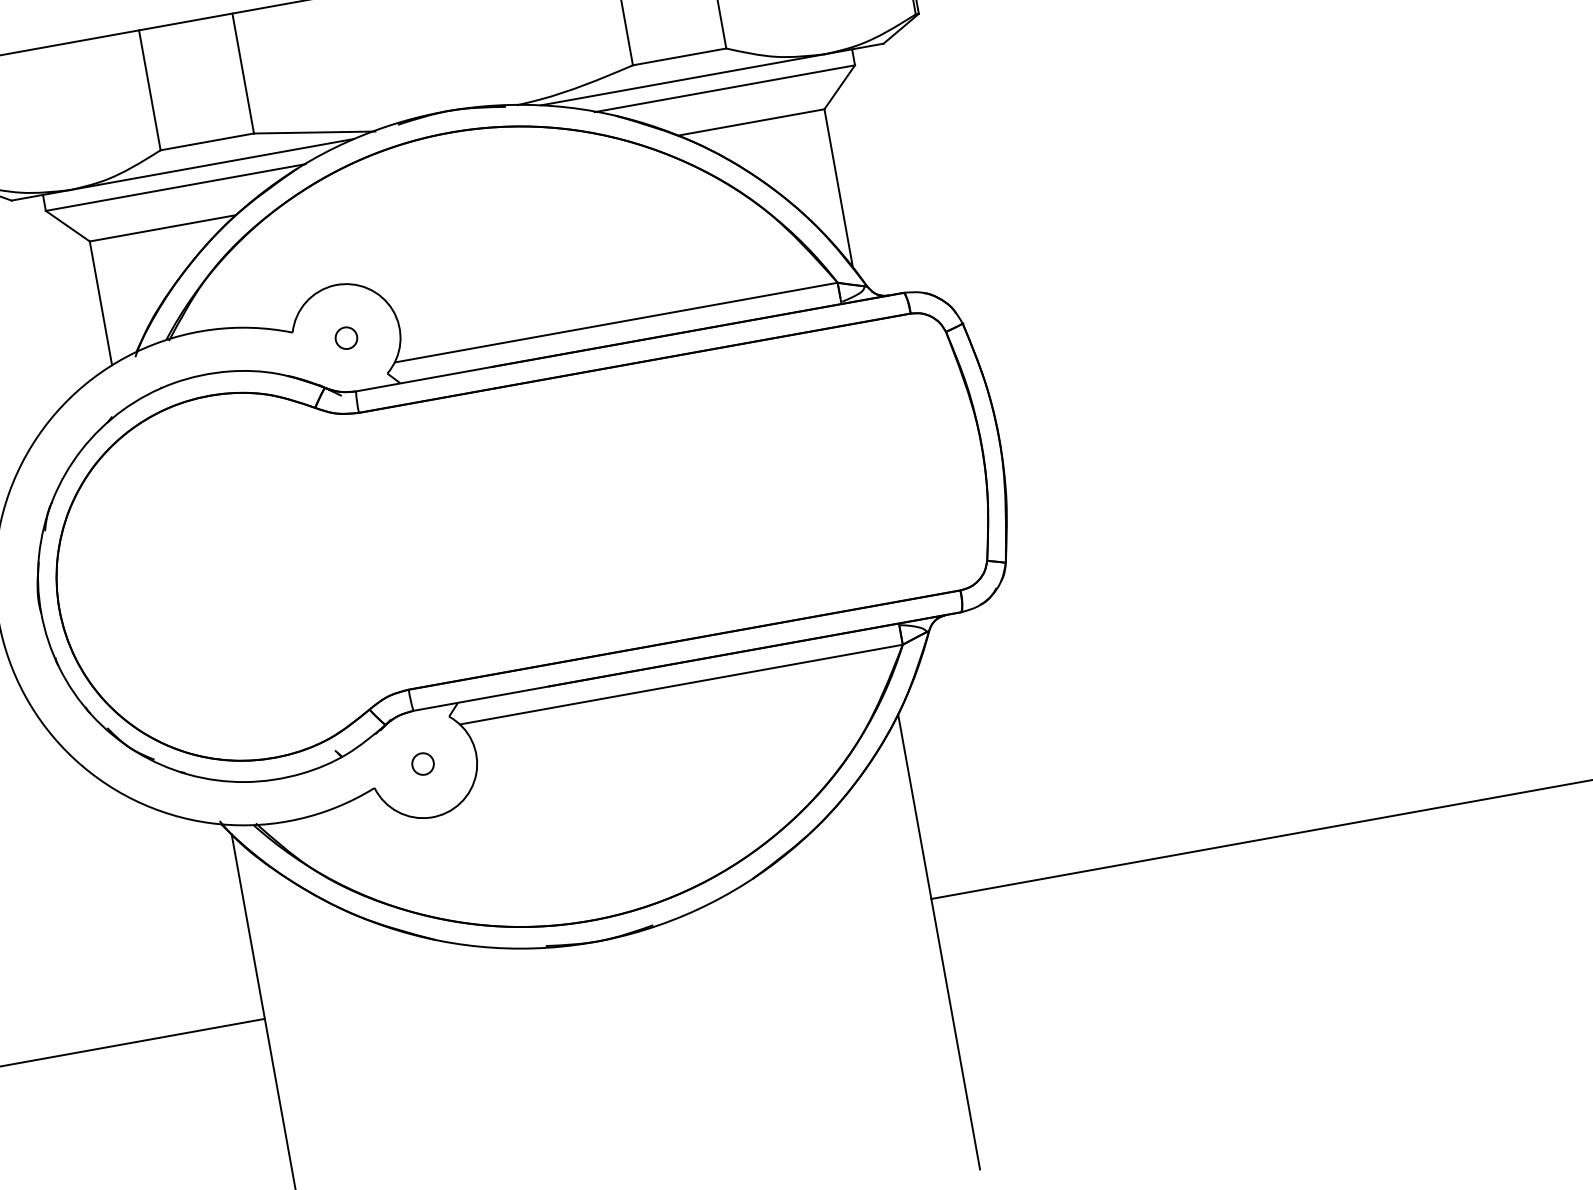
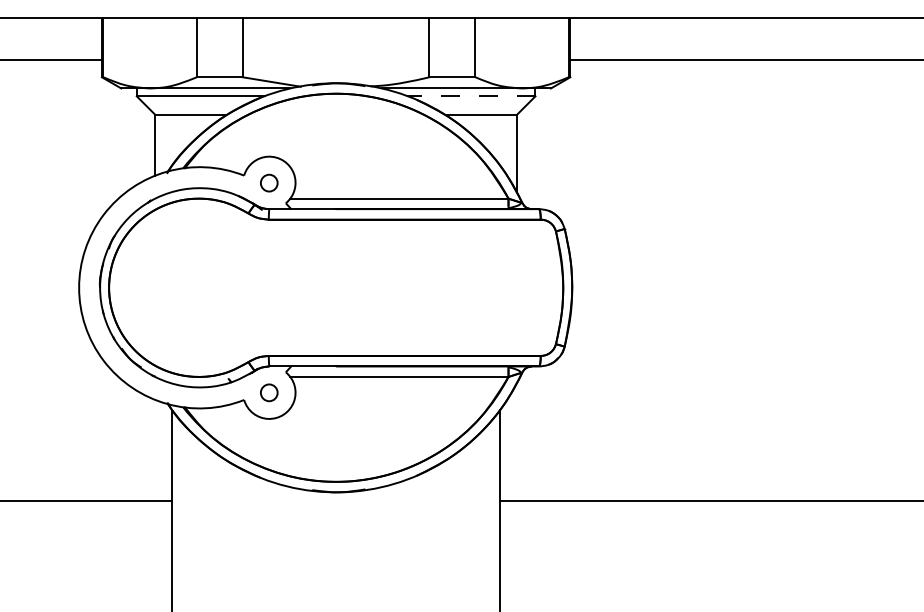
line: (723, 89) -> (470, 96), solid -> dashed
circle: (346, 337) -> (269, 182), size x1.6
circle: (423, 763) -> (269, 392), size x1.6

